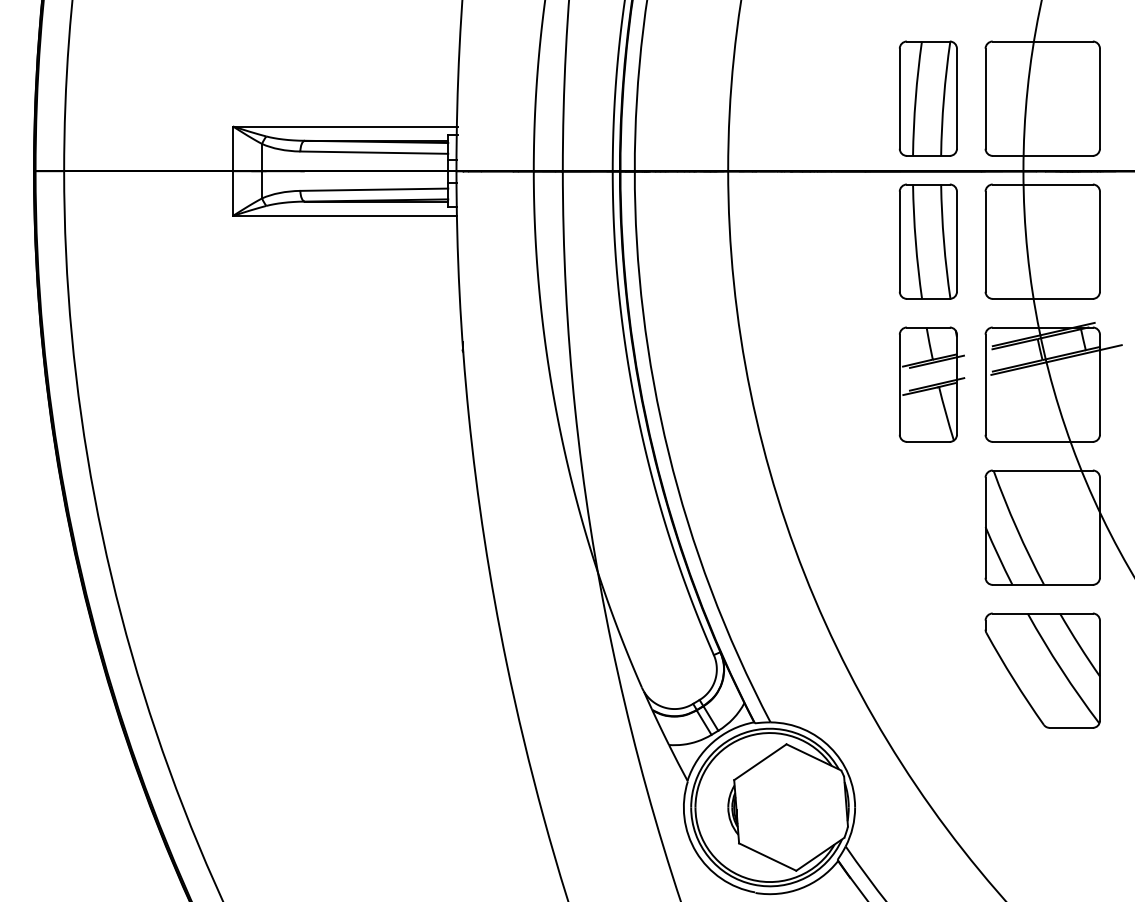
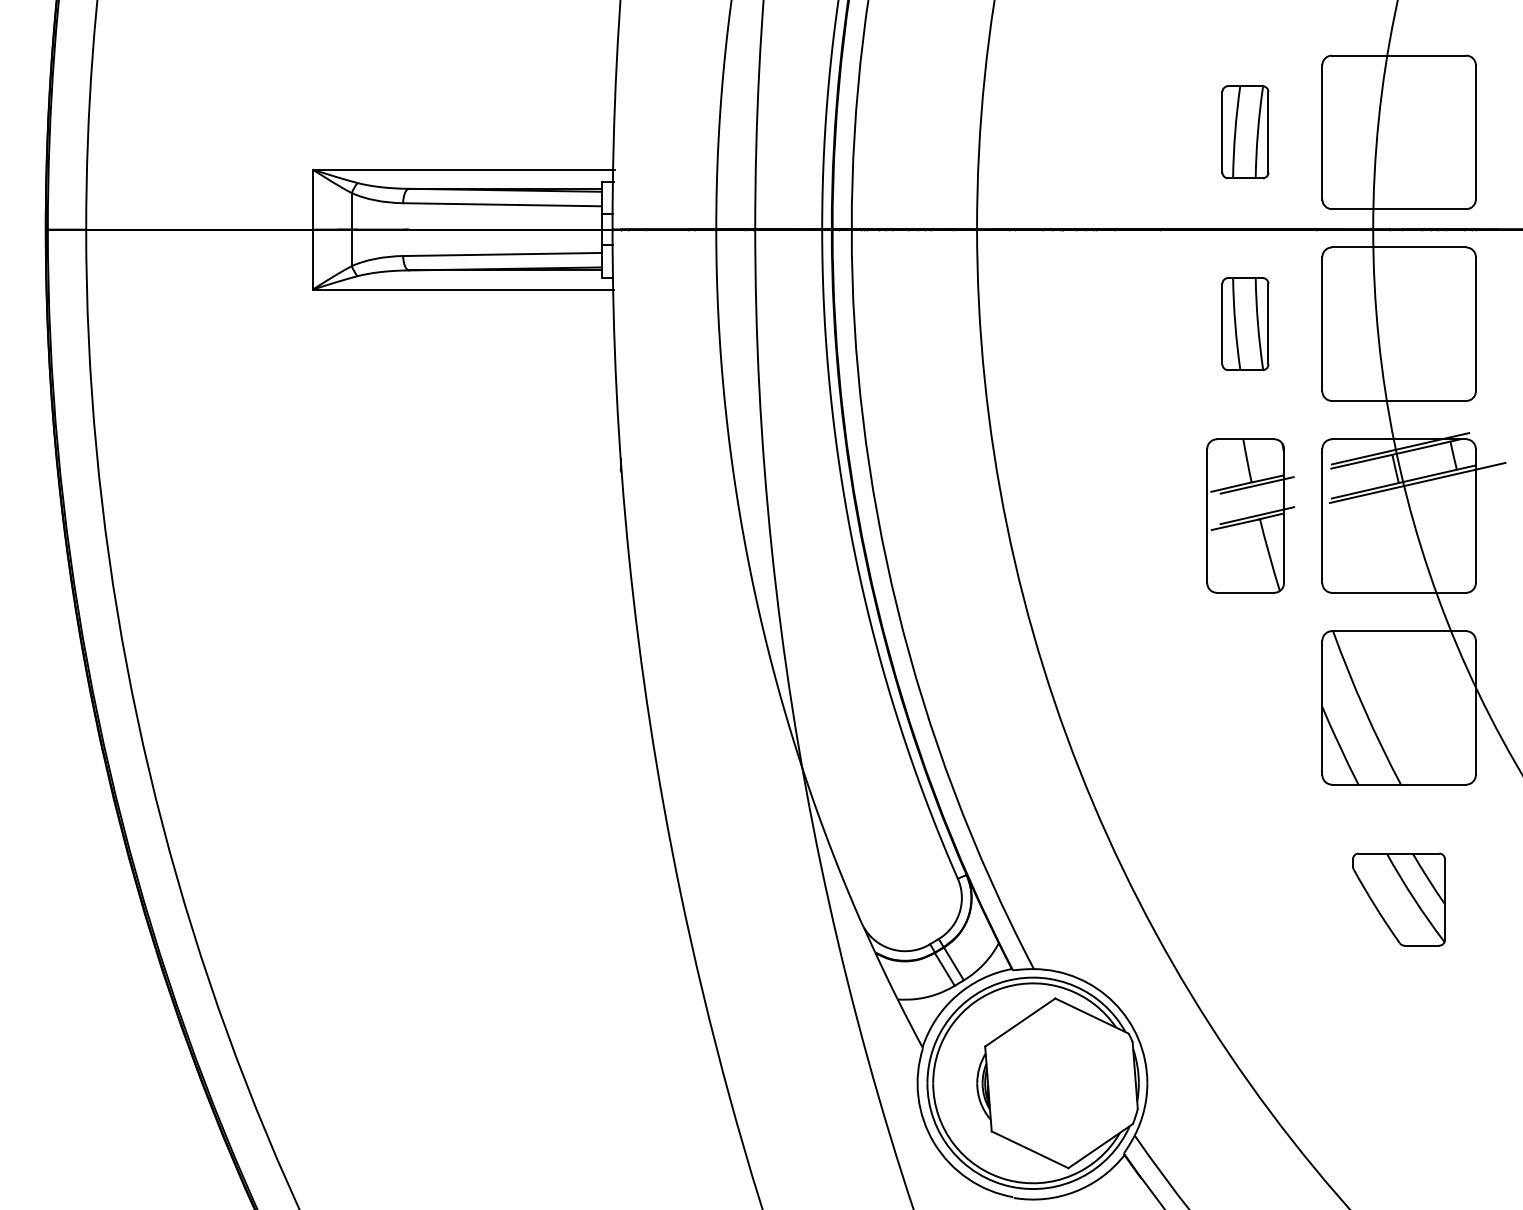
part: (927, 98) -> (1244, 132), size x0.6
part: (927, 241) -> (1244, 323), size x0.6
part: (1042, 670) -> (1398, 899), size x0.6

